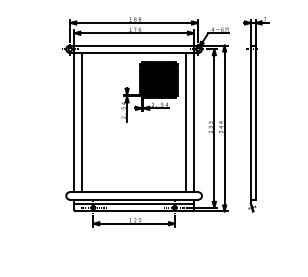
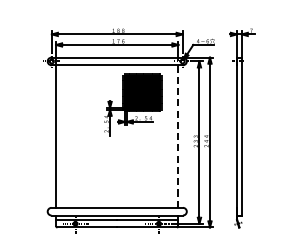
line: (193, 118) -> (178, 132), solid -> dashed
line: (82, 122) -> (64, 136), removed
line: (186, 122) -> (170, 136), removed

